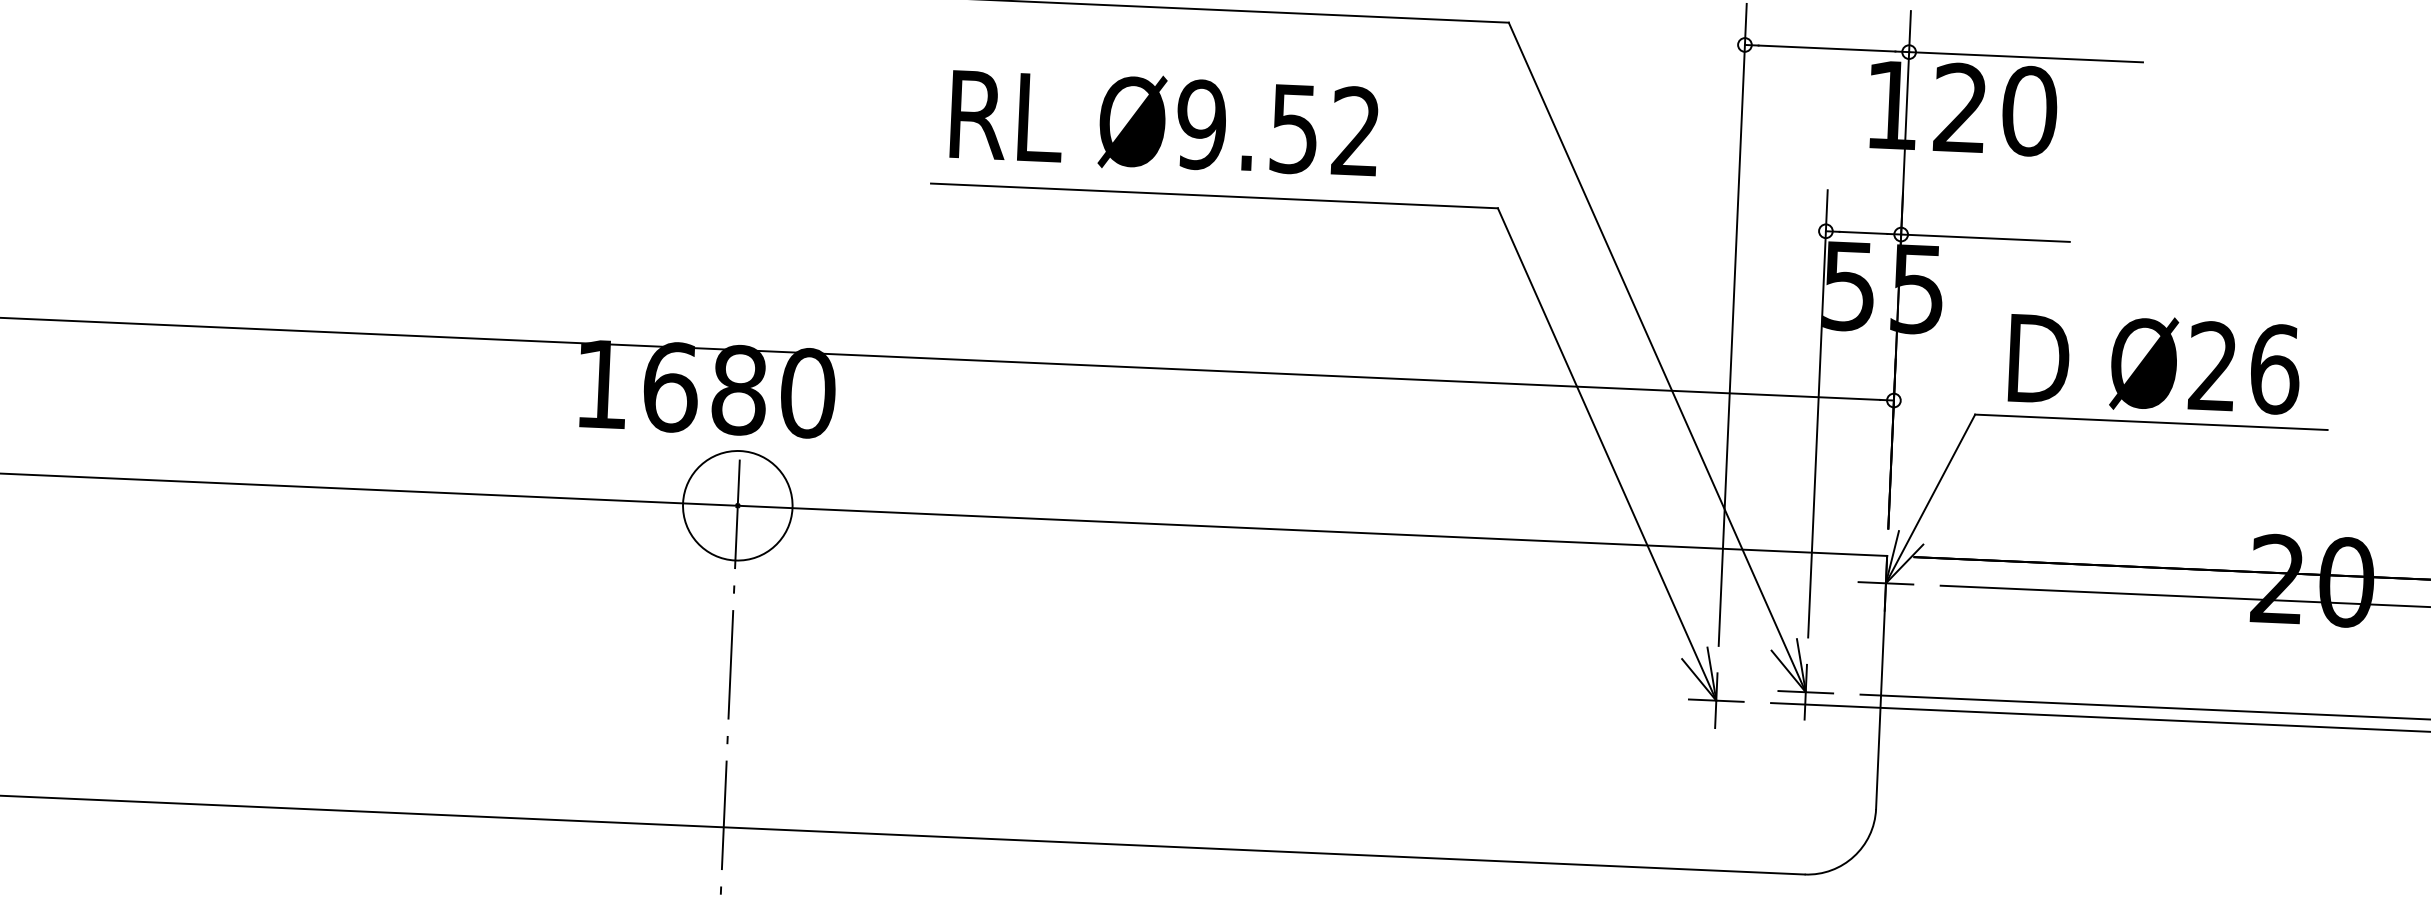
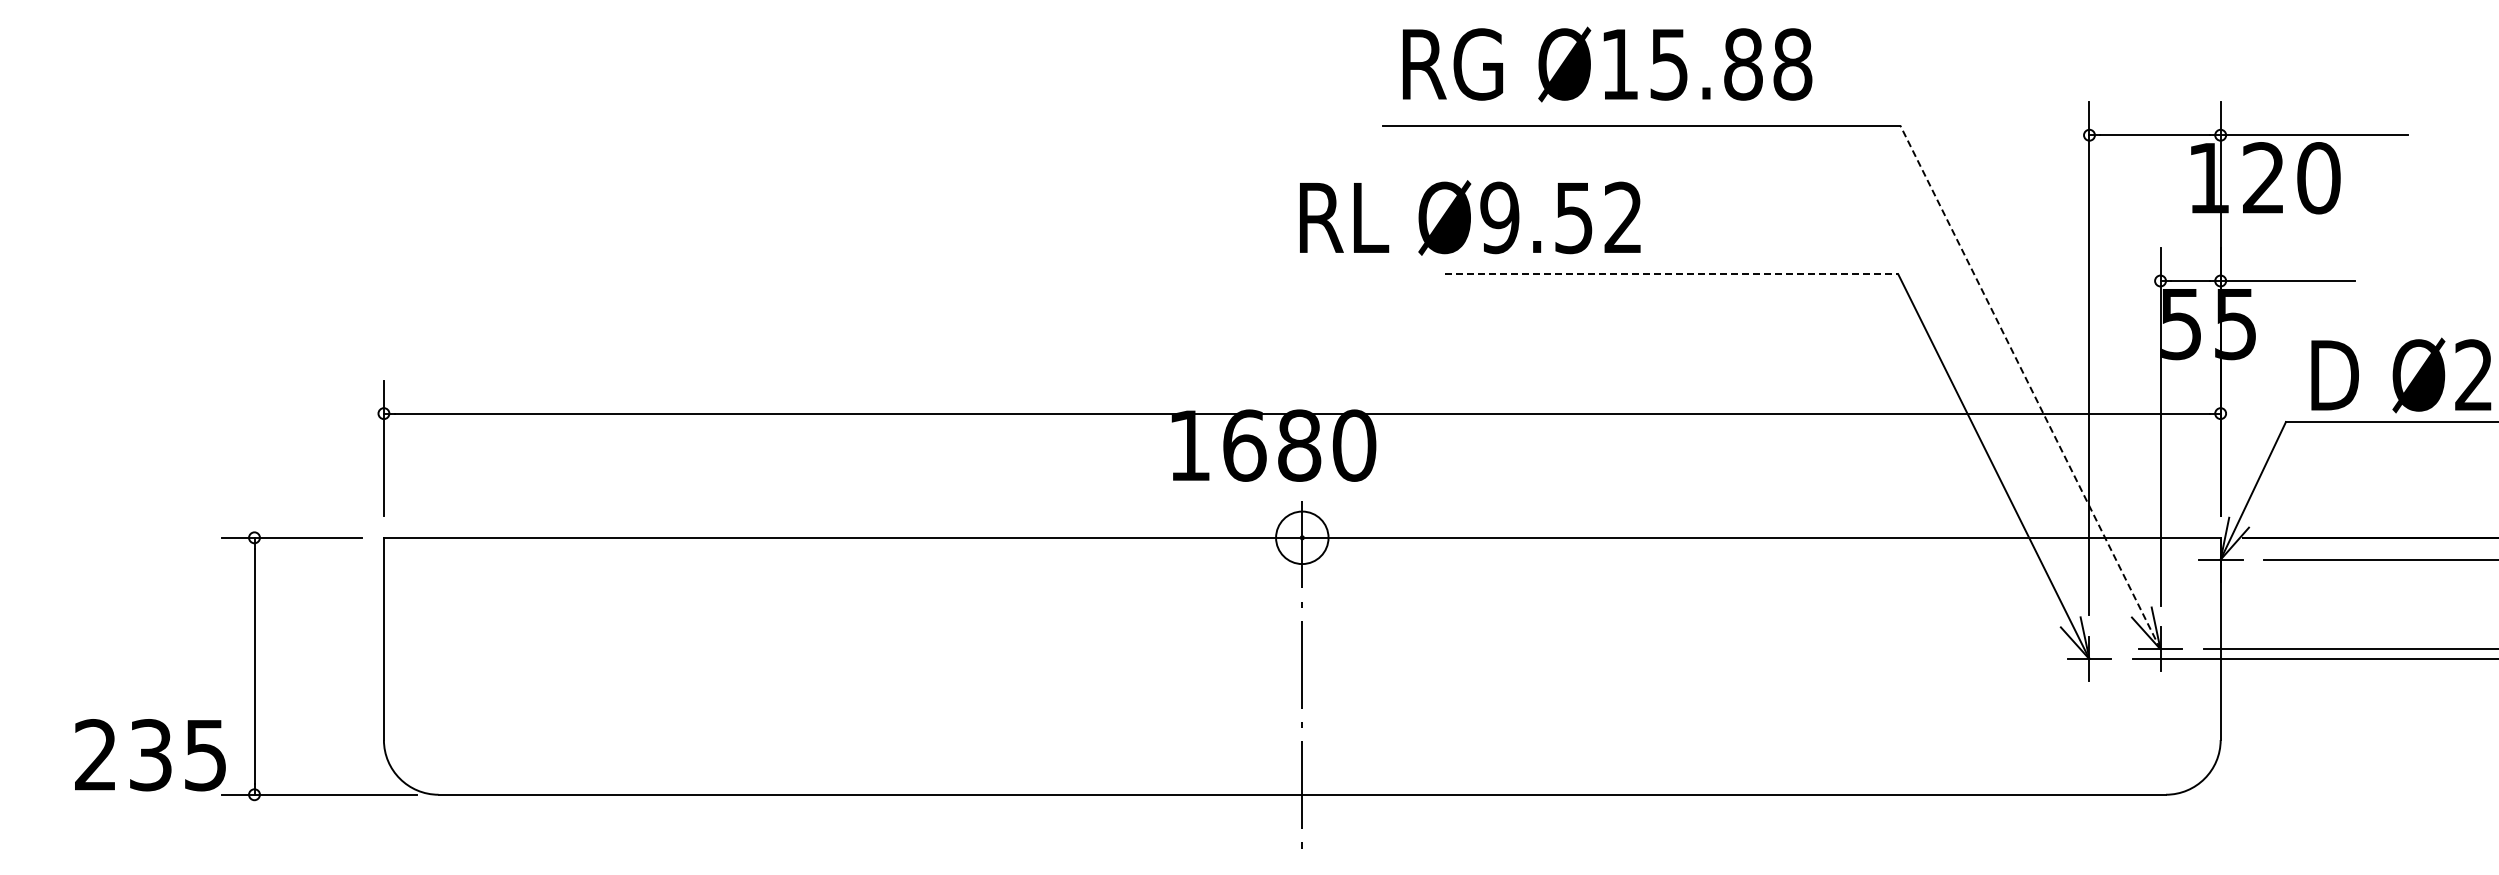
text: (1164, 122) -> (1470, 217), moved
line: (1214, 196) -> (1671, 274), solid -> dashed
line: (1657, 357) -> (2030, 387), solid -> dashed
circle: (738, 505) -> (1302, 537), size x0.6

